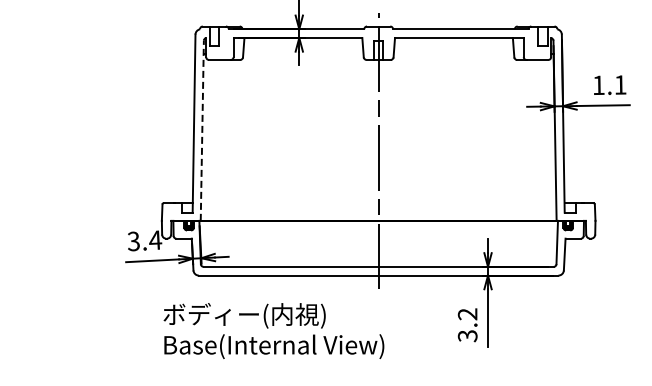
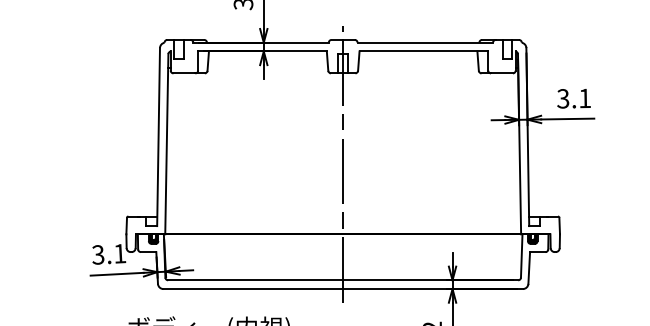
text: (598, 85) -> (563, 98), 1.1 -> 3.1
line: (202, 130) -> (167, 143), dashed -> solid
text: (155, 240) -> (120, 253), 3.4 -> 3.1

